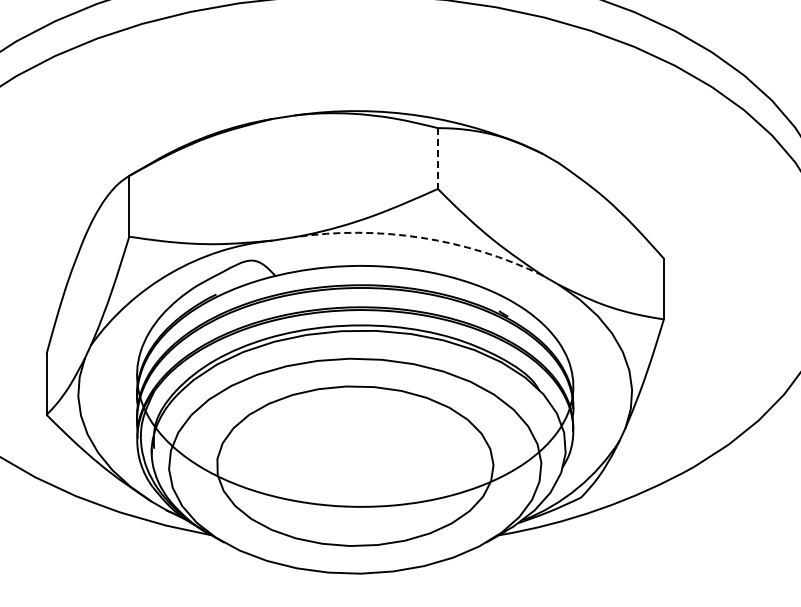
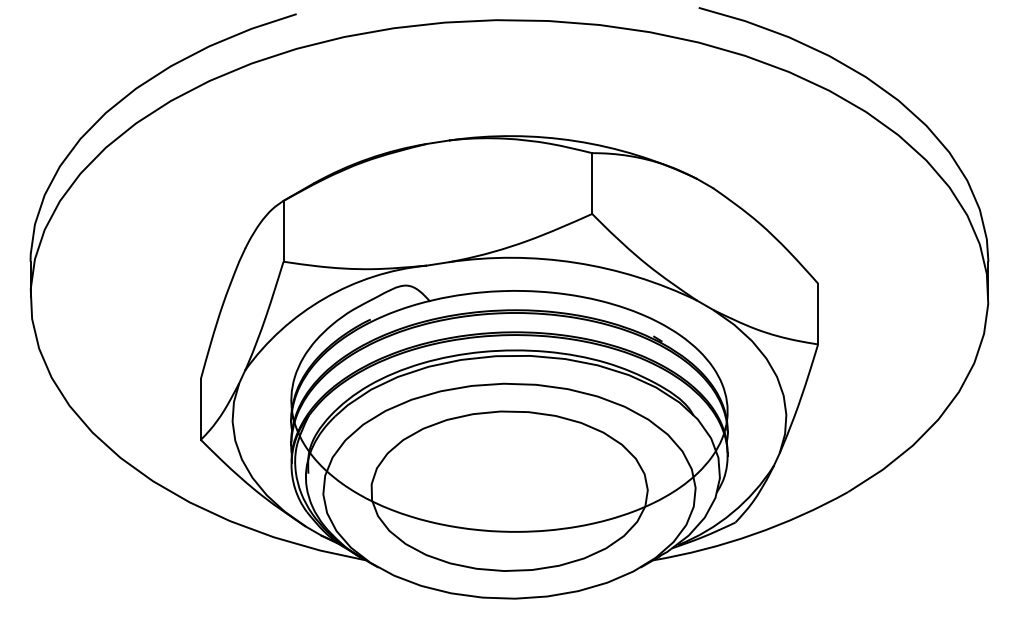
line: (438, 159) -> (592, 184), dashed -> solid
arc: (421, 237) -> (575, 262), dashed -> solid

